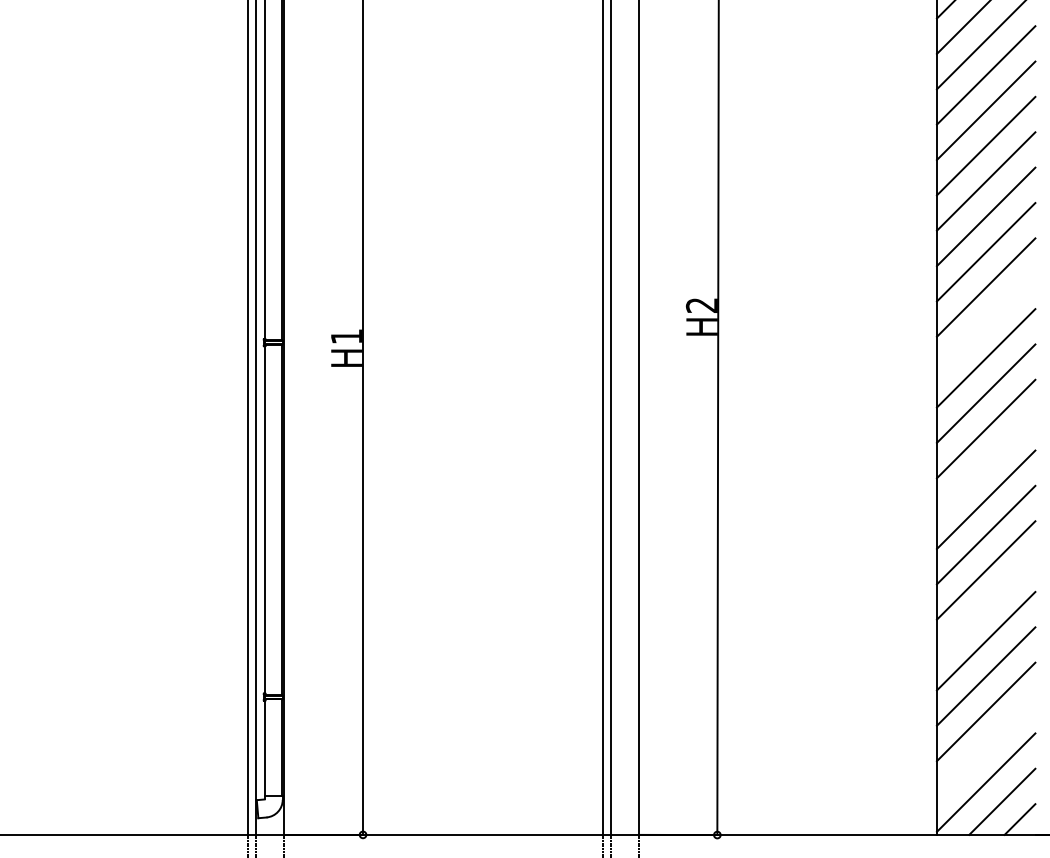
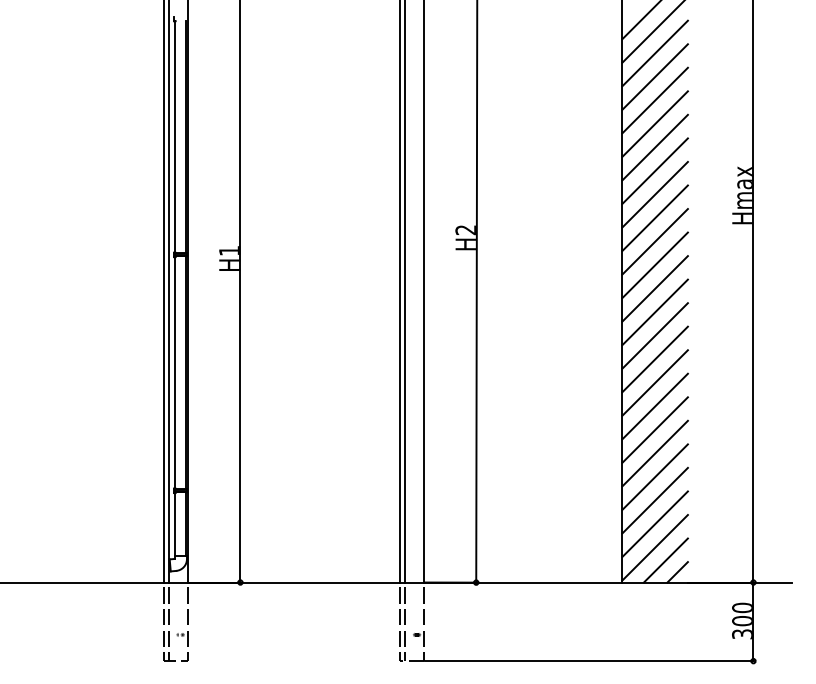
line: (985, 322) -> (654, 241), added
line: (985, 463) -> (654, 335), added
line: (985, 604) -> (654, 429), added
line: (985, 746) -> (654, 523), added

